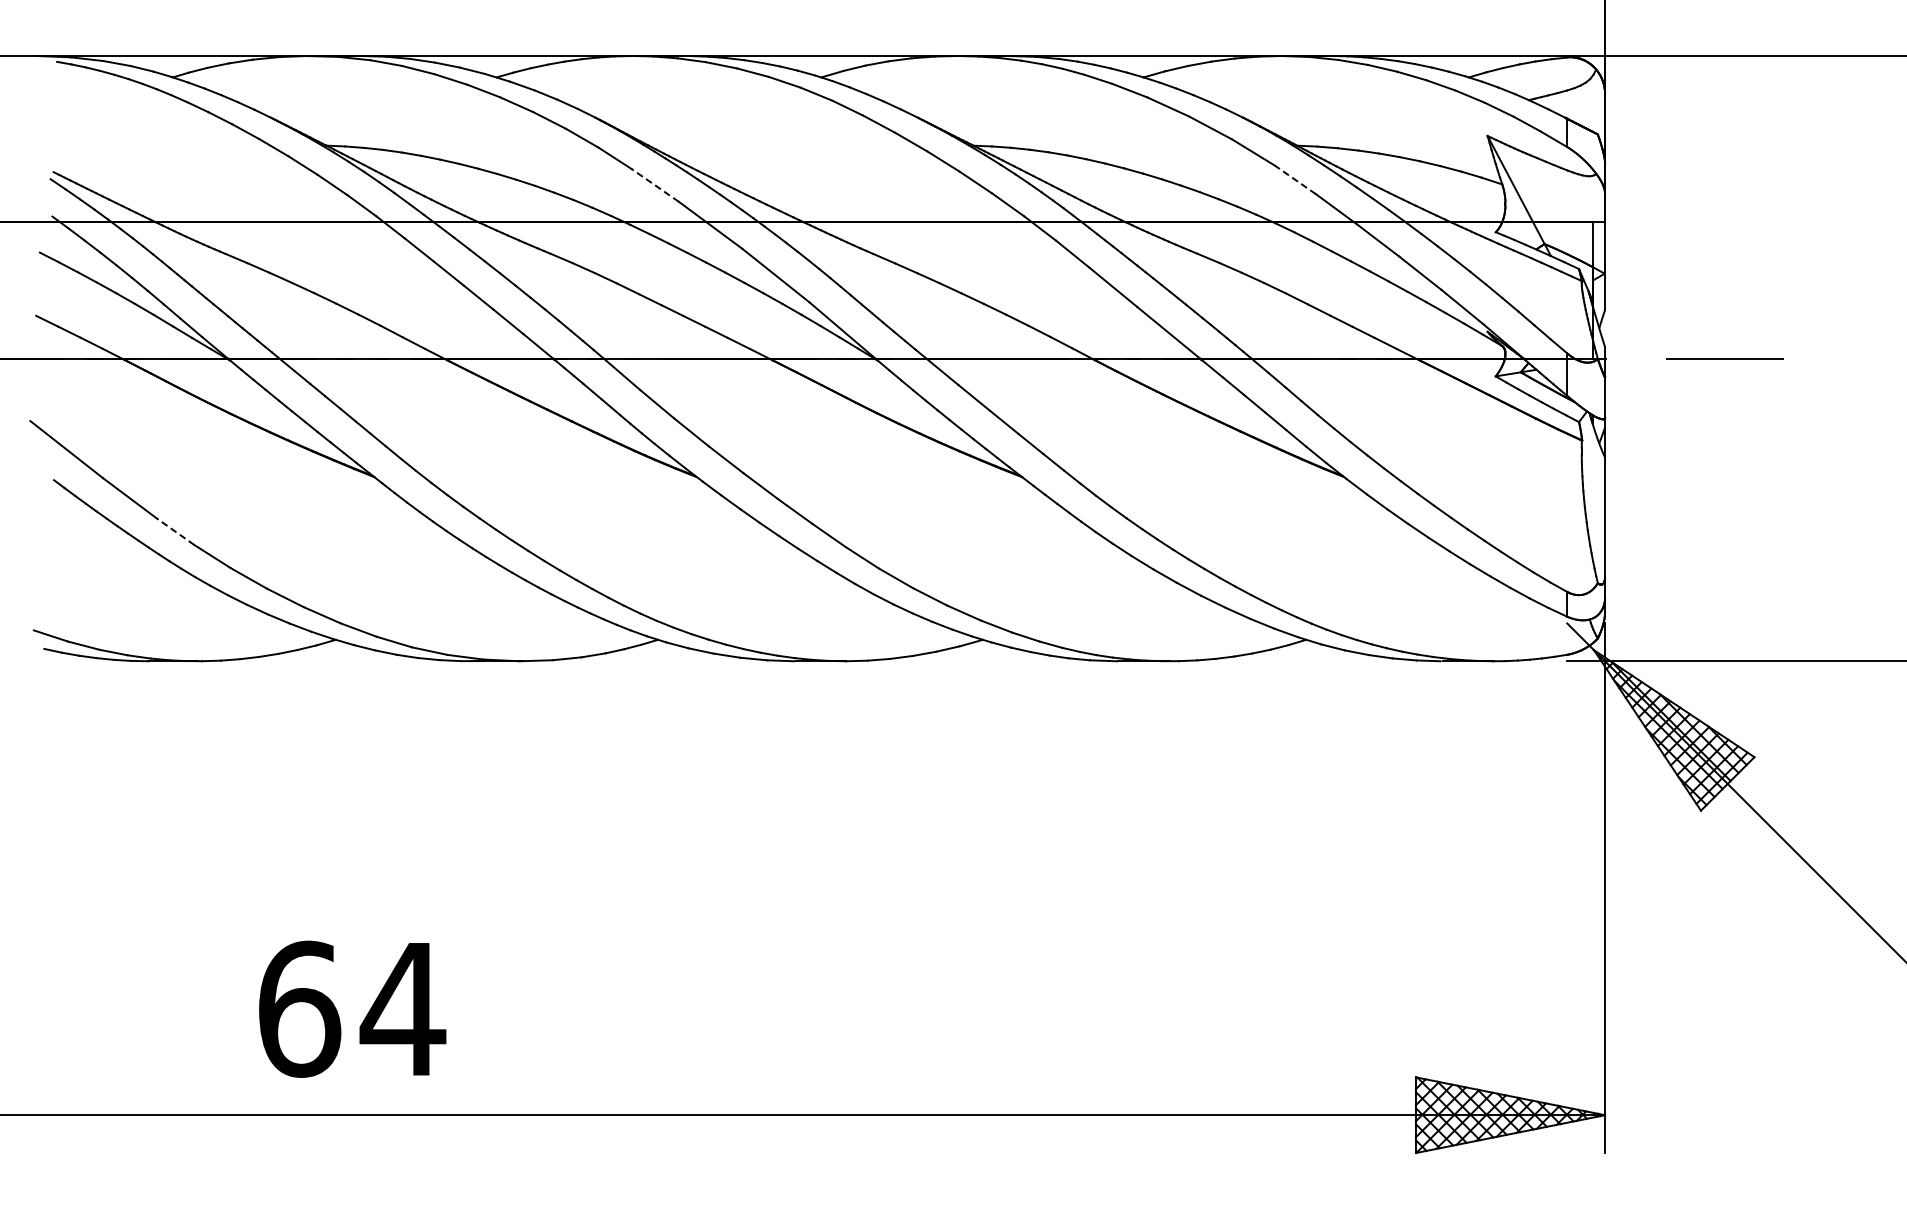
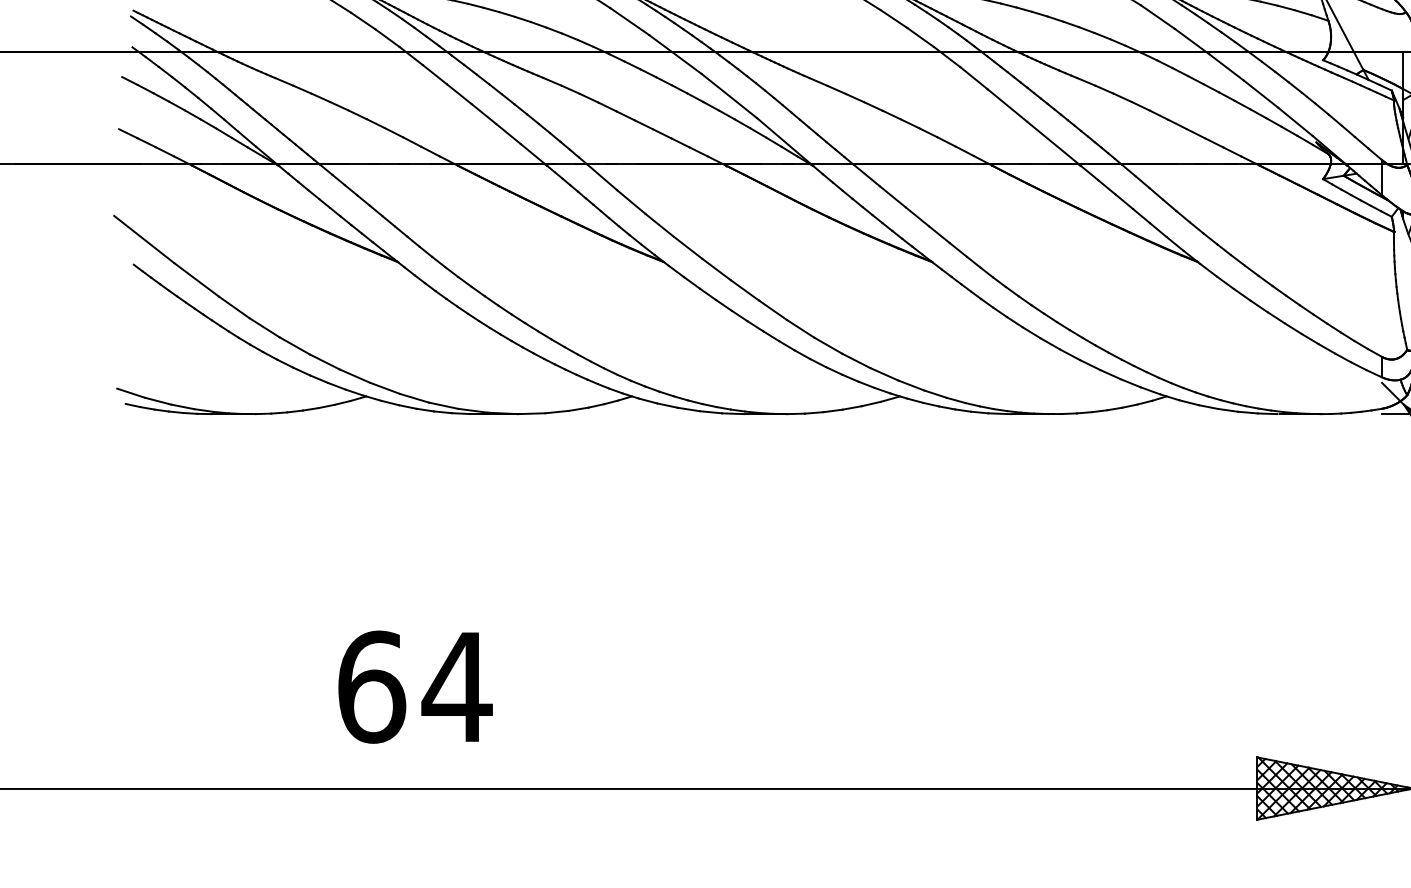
line: (1295, 179) -> (1157, 16), dashed -> solid
line: (655, 185) -> (629, 21), dashed -> solid
line: (175, 532) -> (233, 307), dashed -> solid
text: (352, 1008) -> (415, 686), moved

